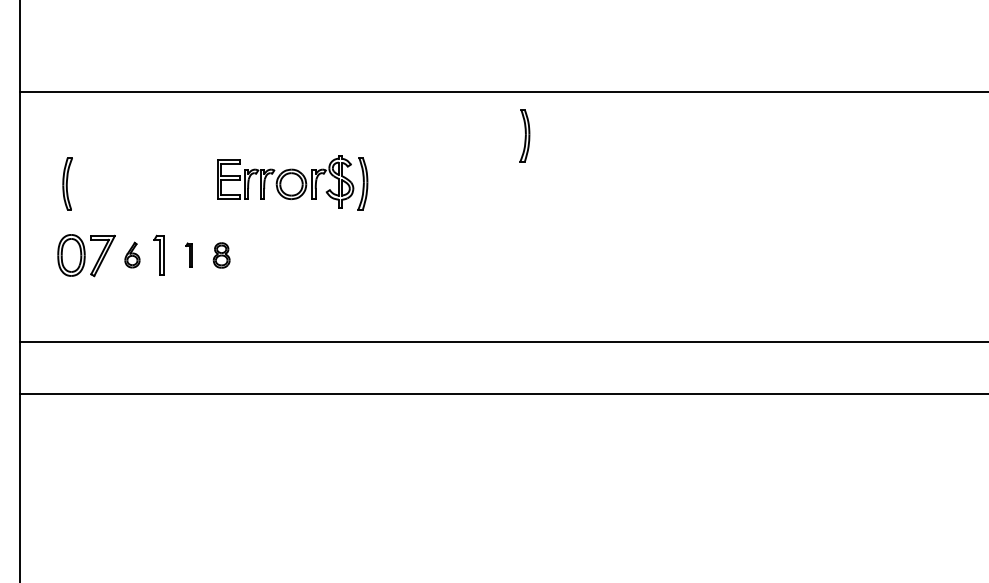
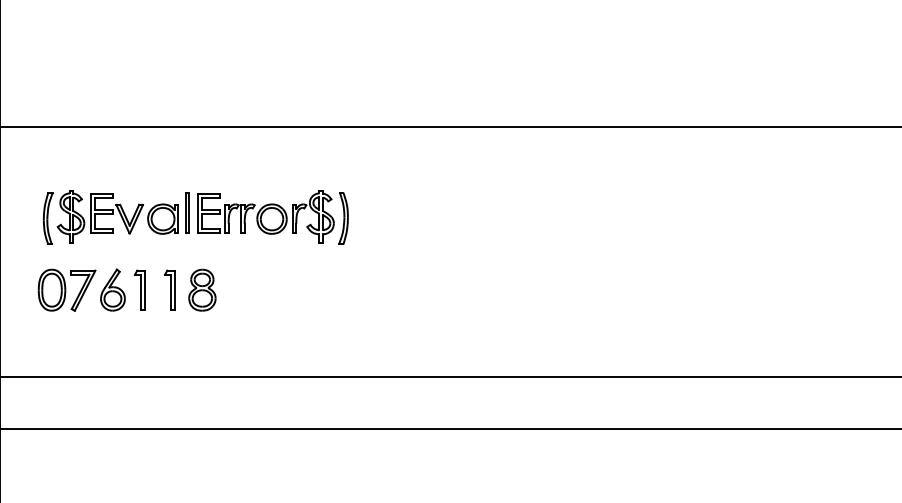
part: (524, 135) -> (505, 170), removed
part: (142, 181) -> (123, 216), added
part: (132, 254) -> (113, 289), size x1.67
part: (188, 254) -> (169, 289), size x1.67
part: (221, 255) -> (202, 290), size x1.67

